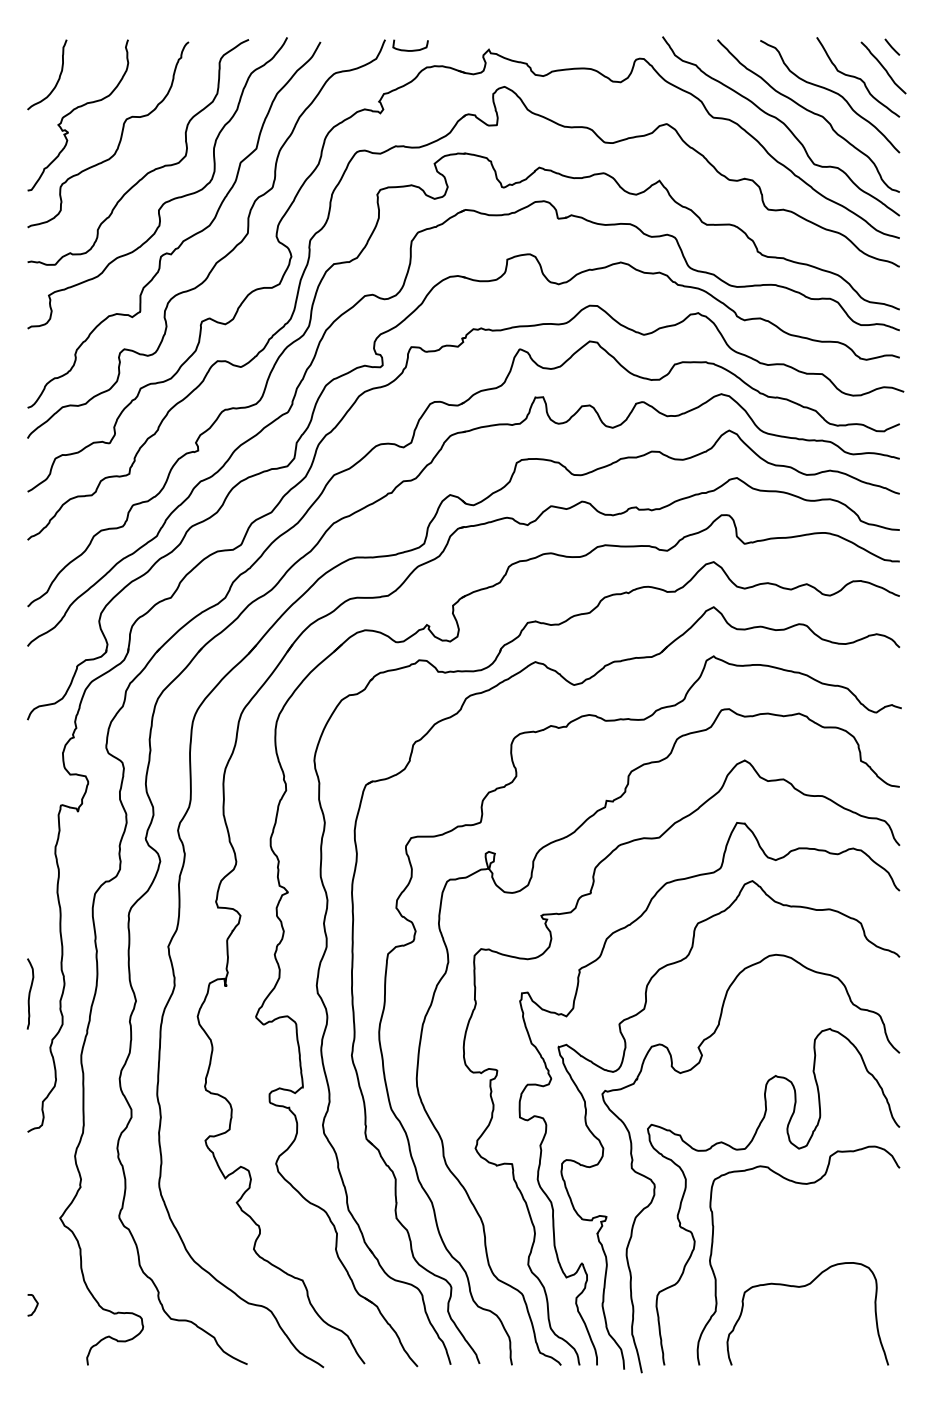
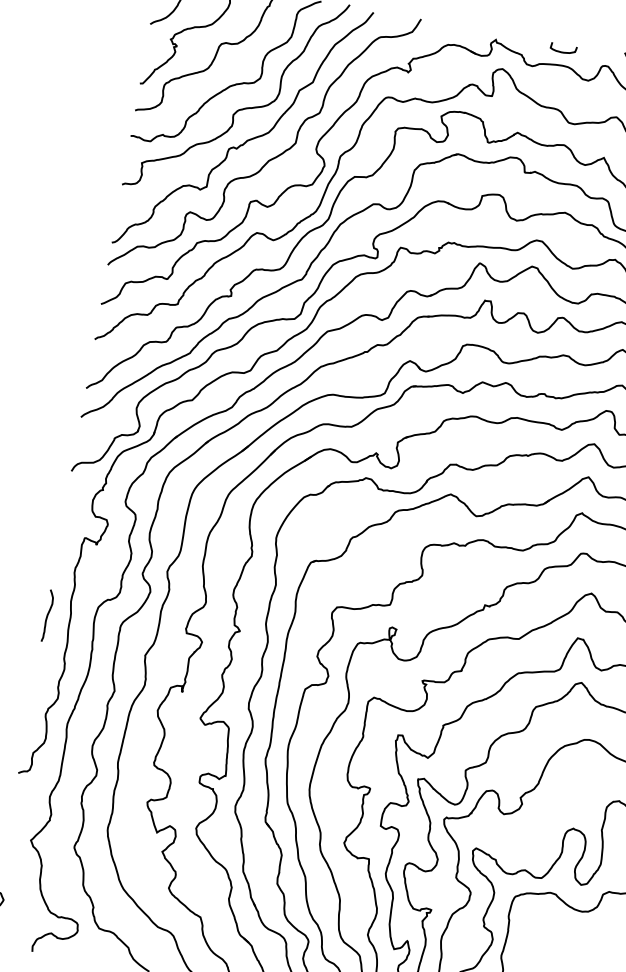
curve: (407, 49) -> (560, 51), moved
curve: (30, 993) -> (48, 615), moved

